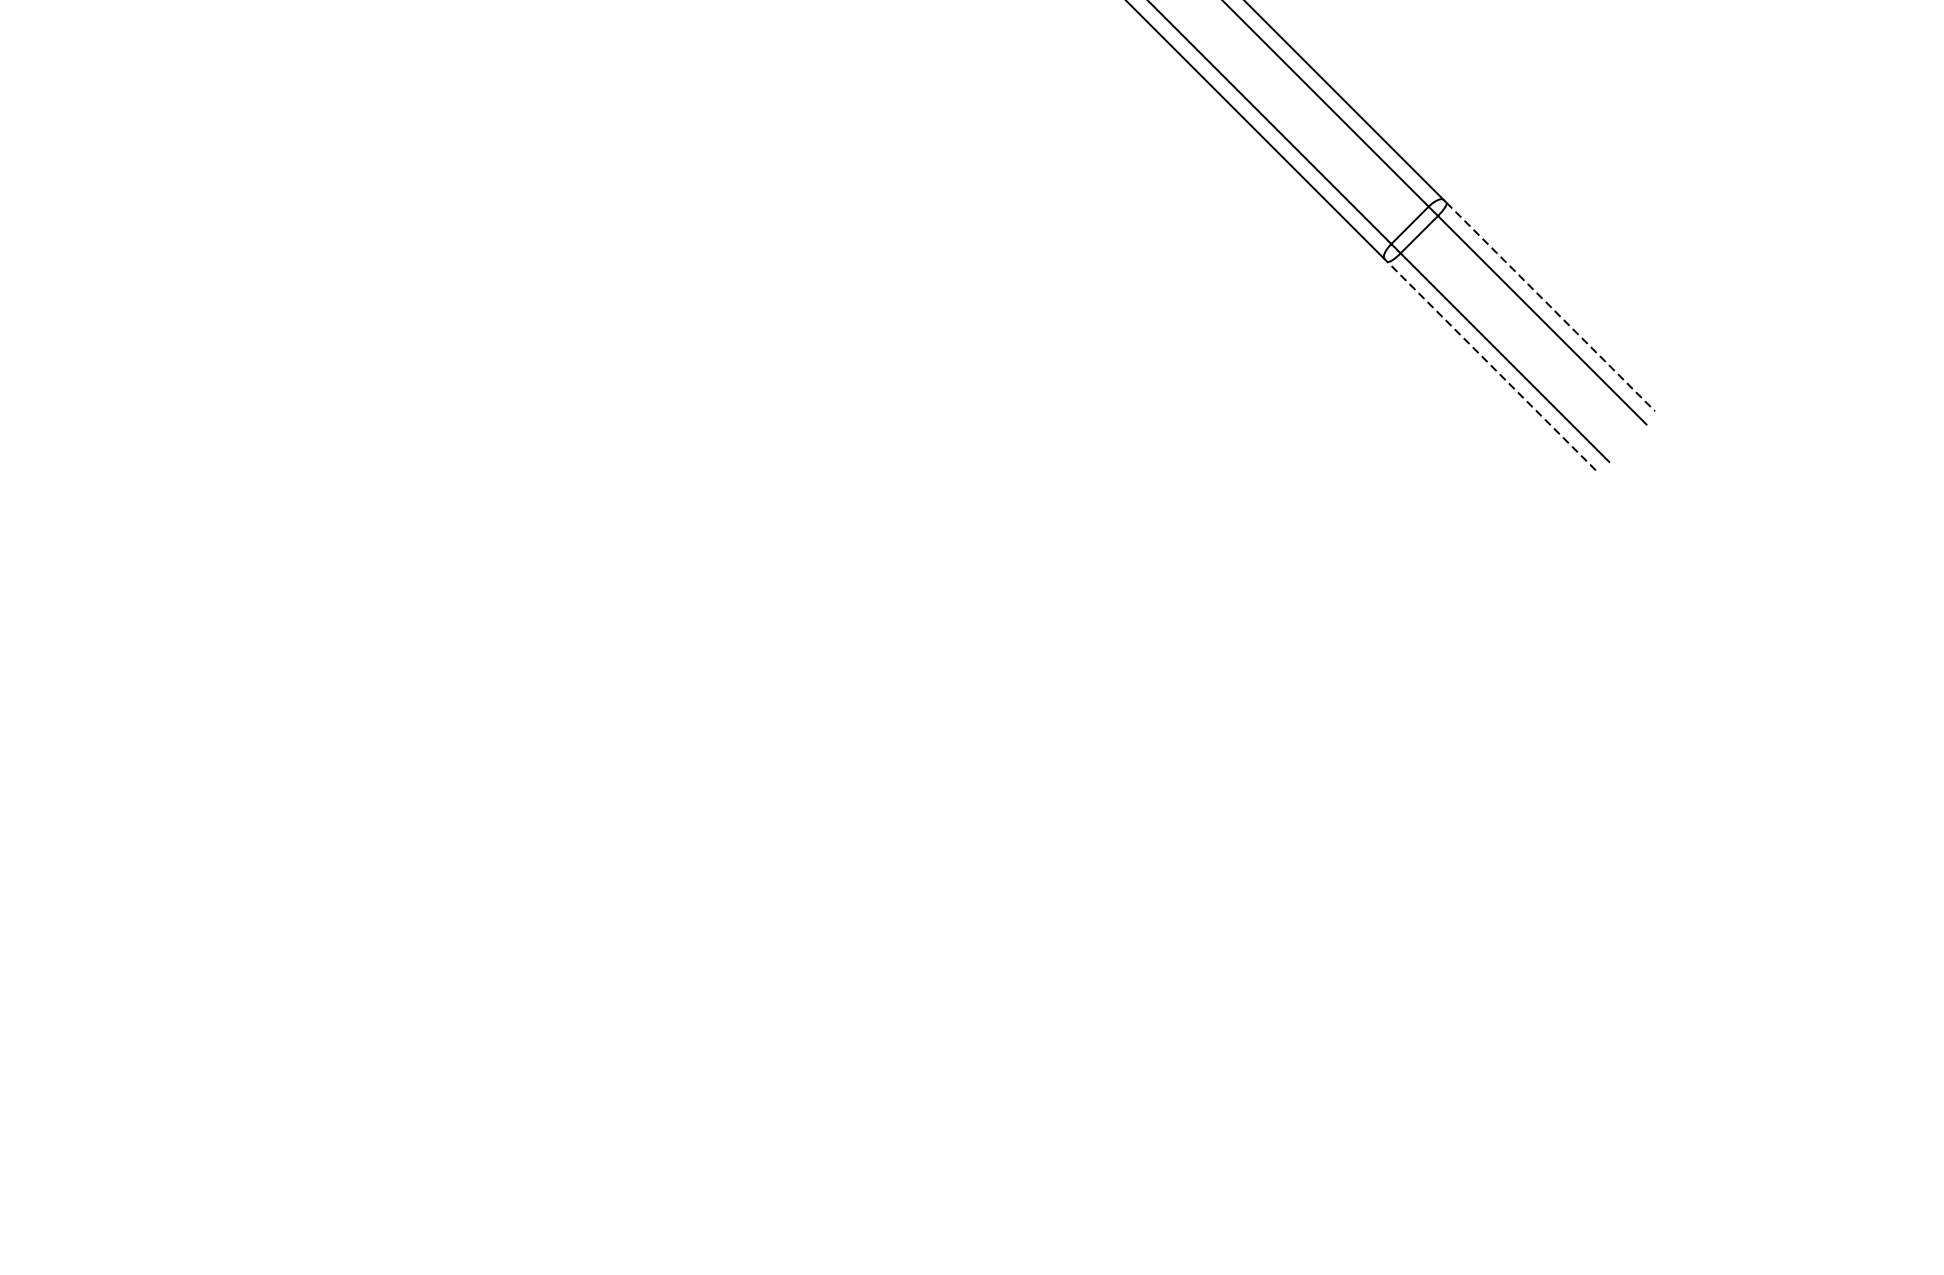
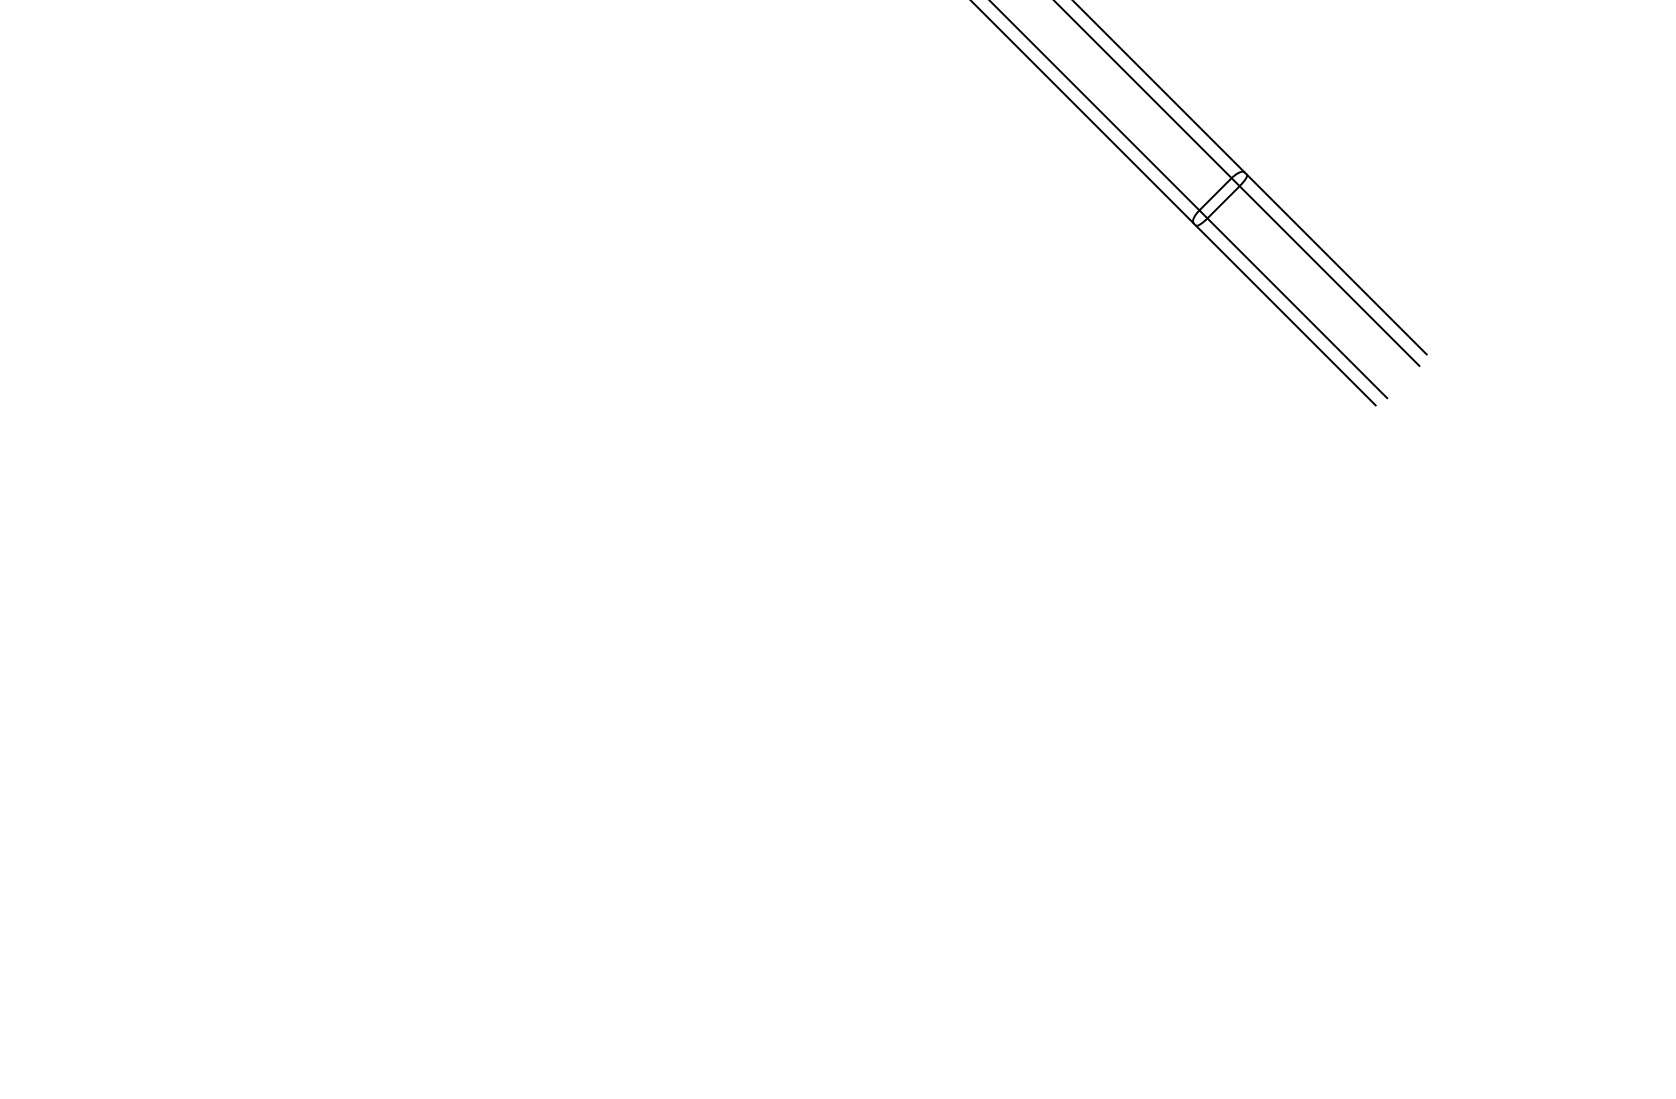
line: (1551, 306) -> (1337, 264), dashed -> solid
line: (1491, 366) -> (1285, 315), dashed -> solid

